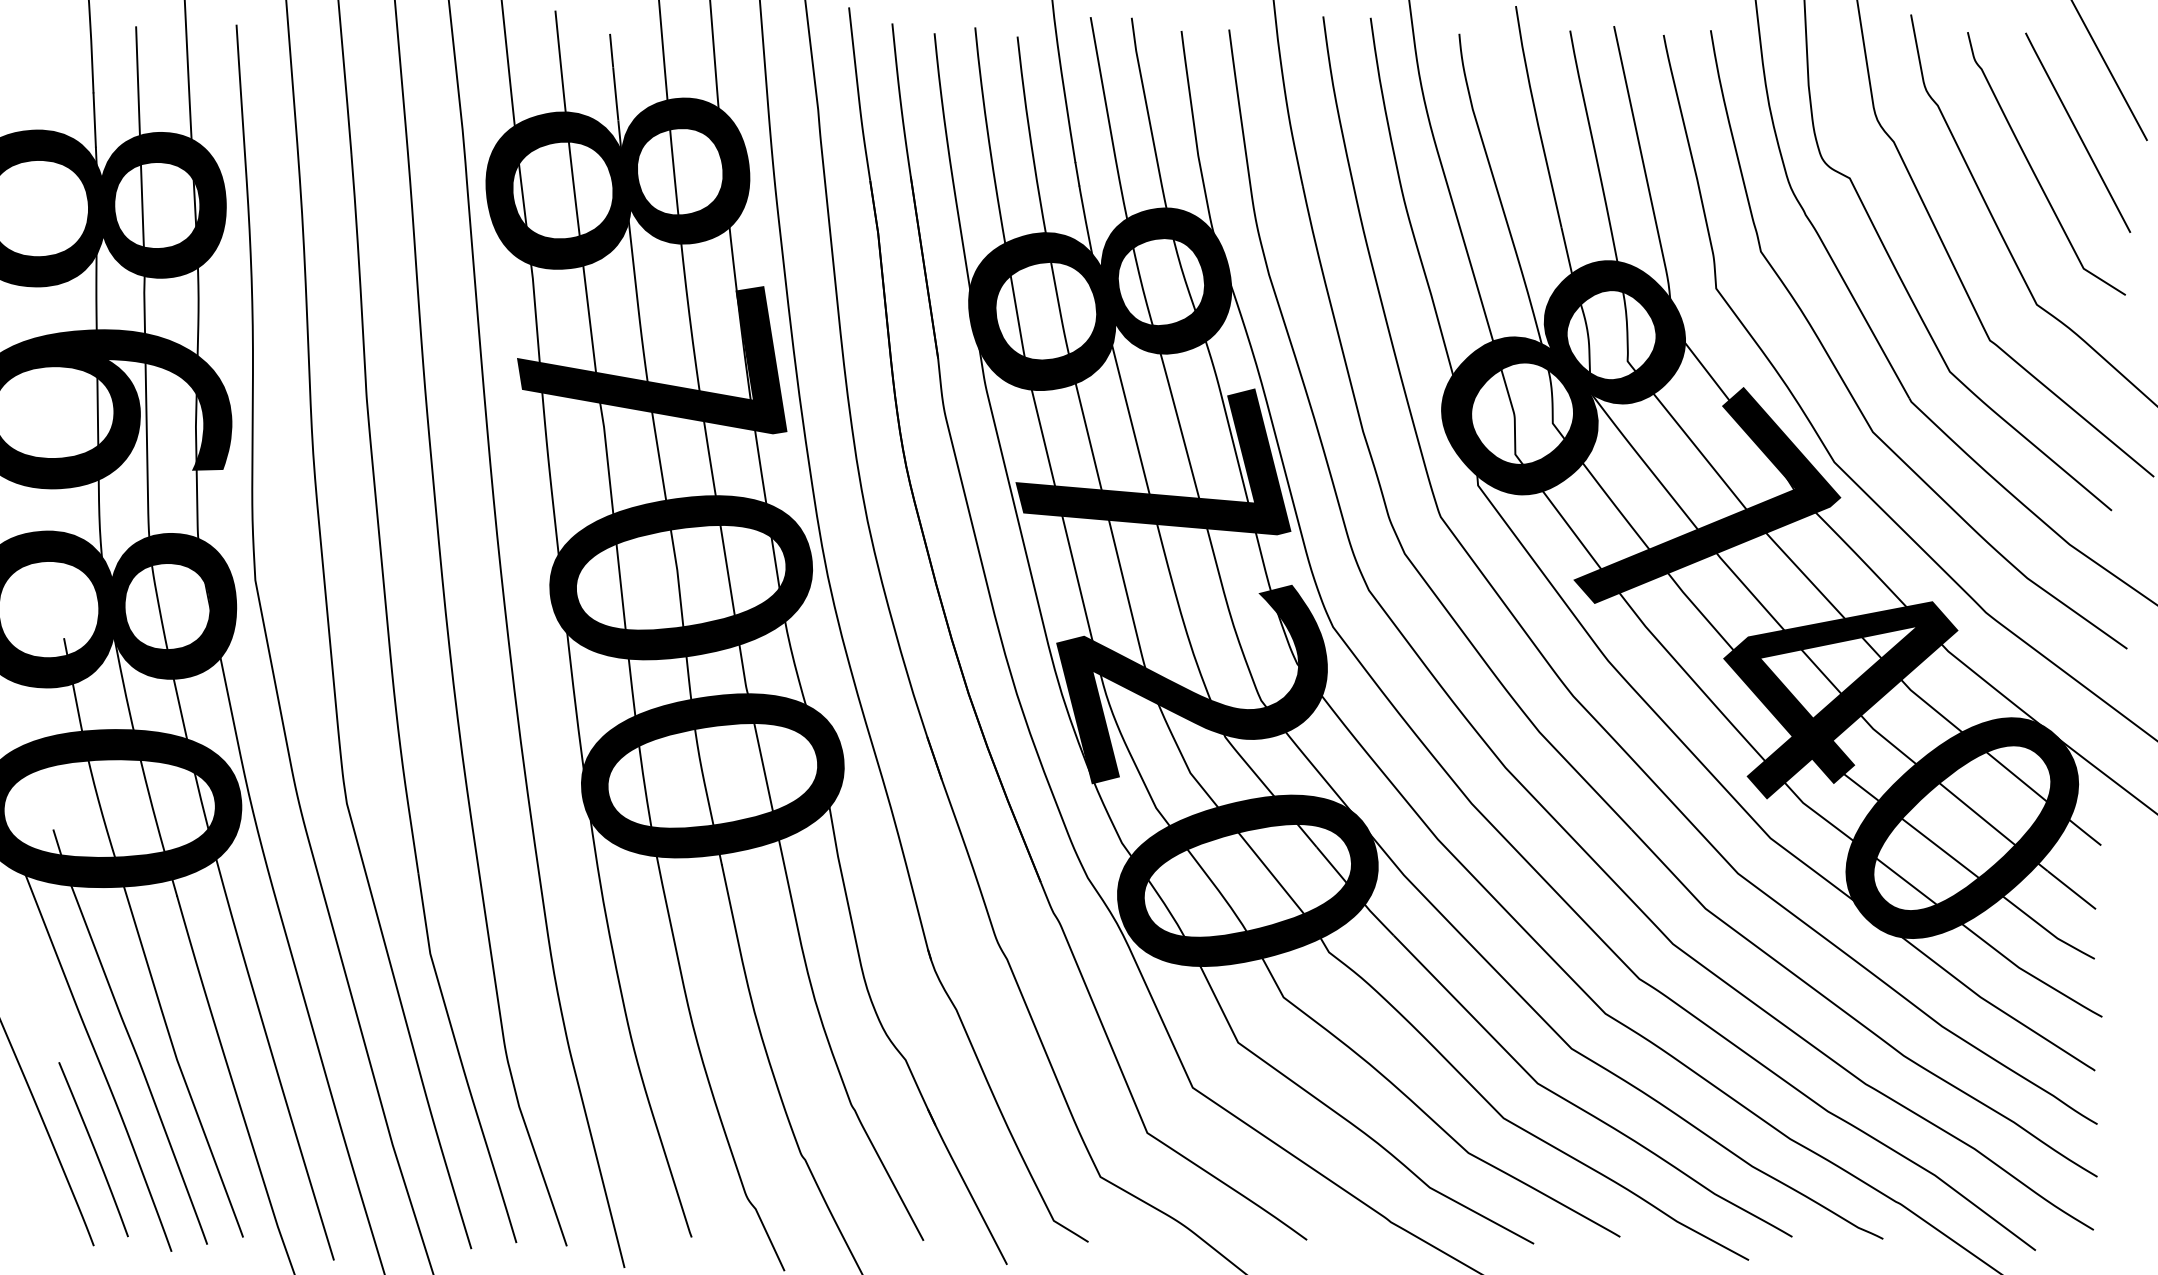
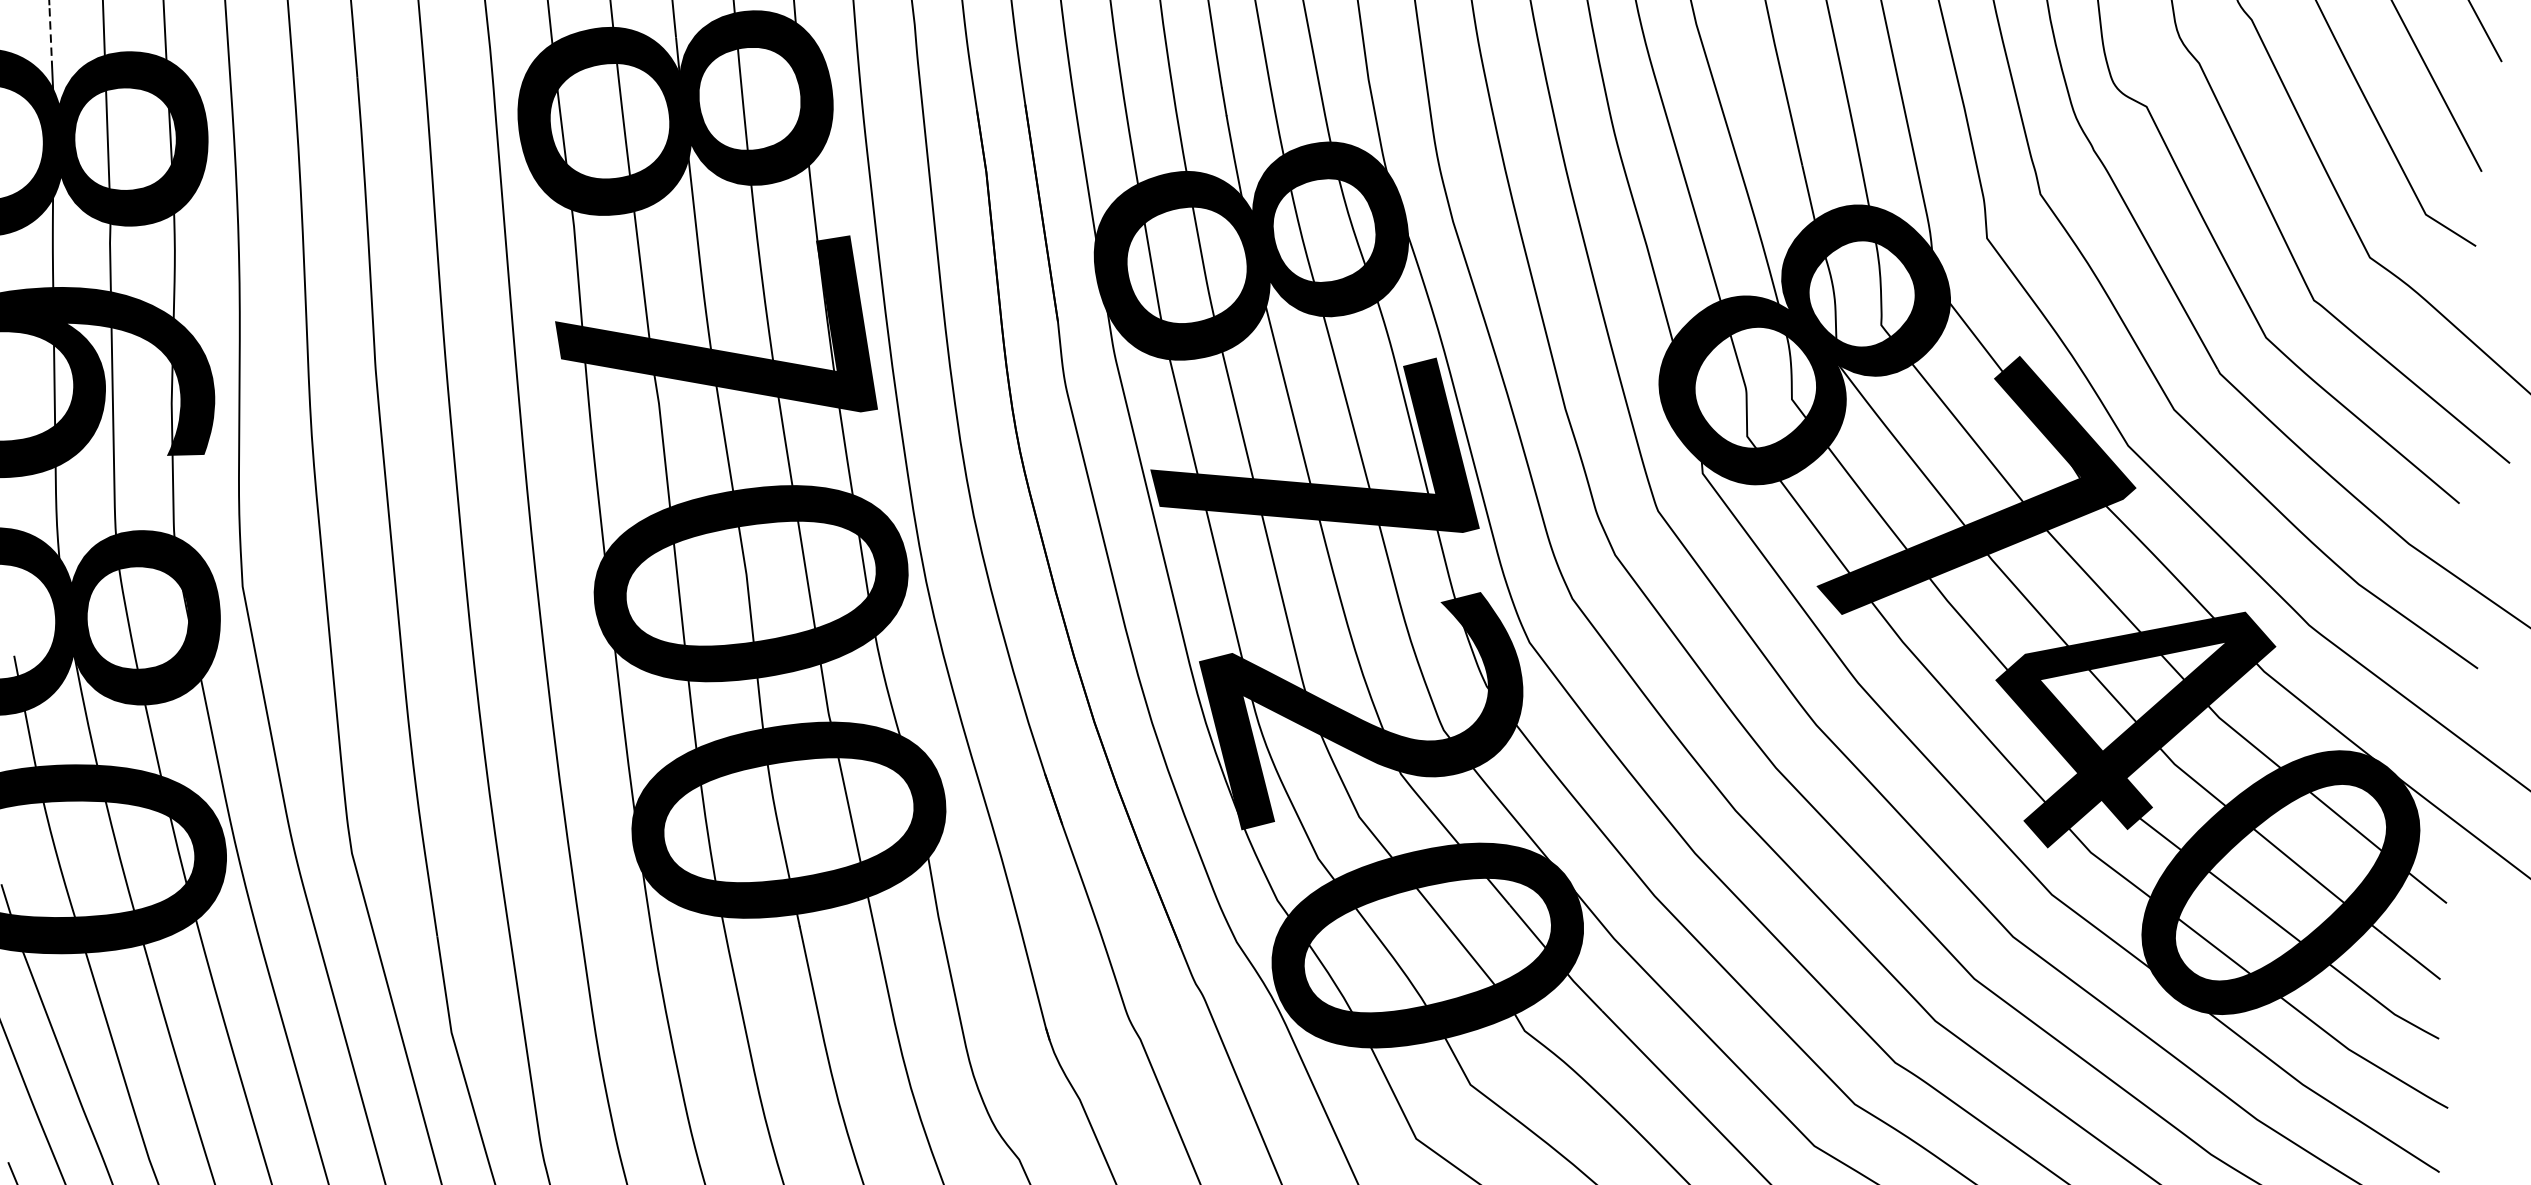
line: (94, 120) -> (50, 37), solid -> dashed

